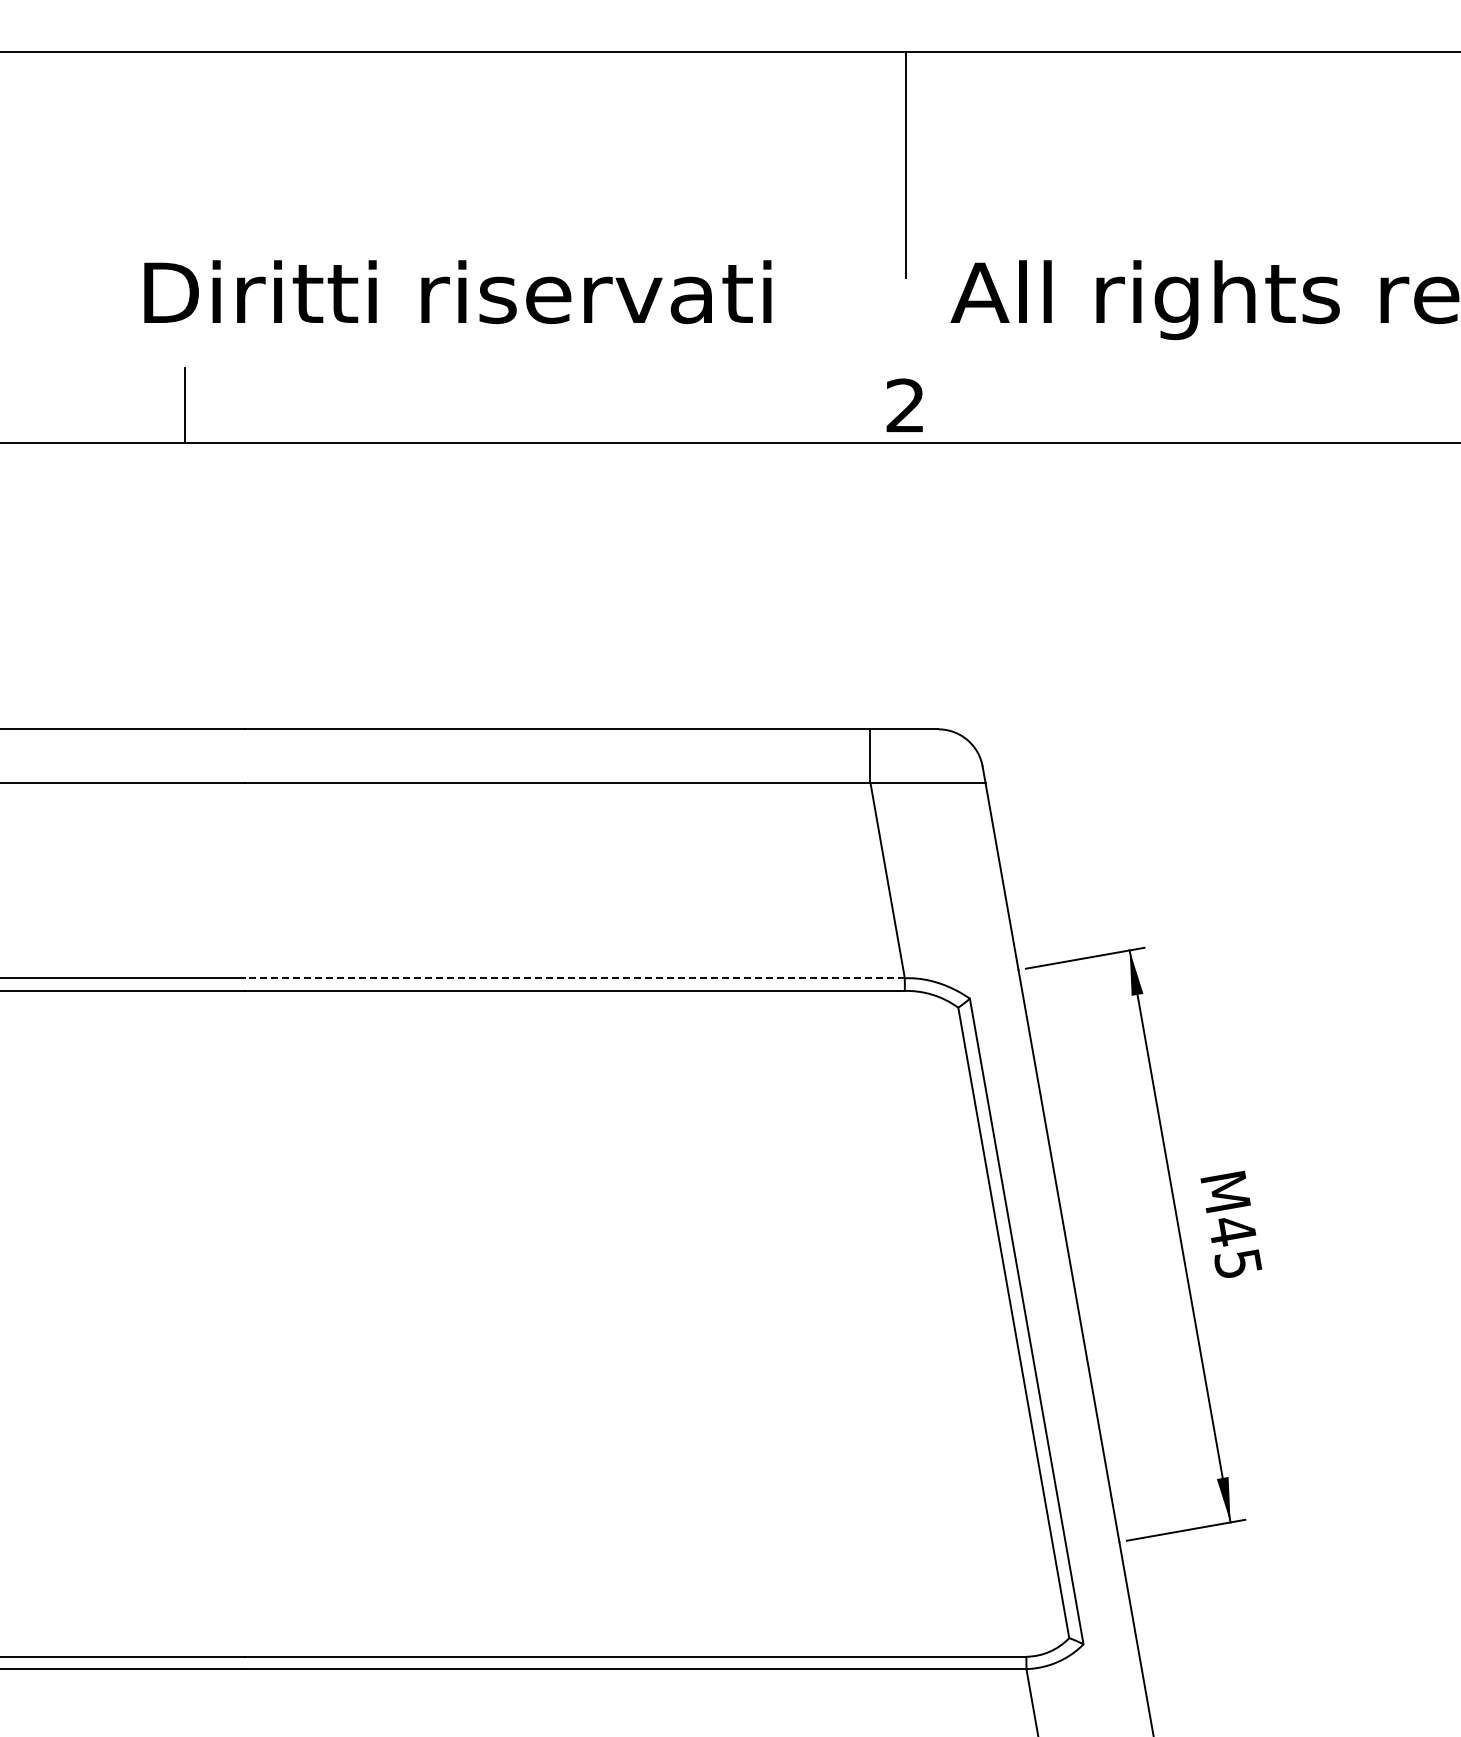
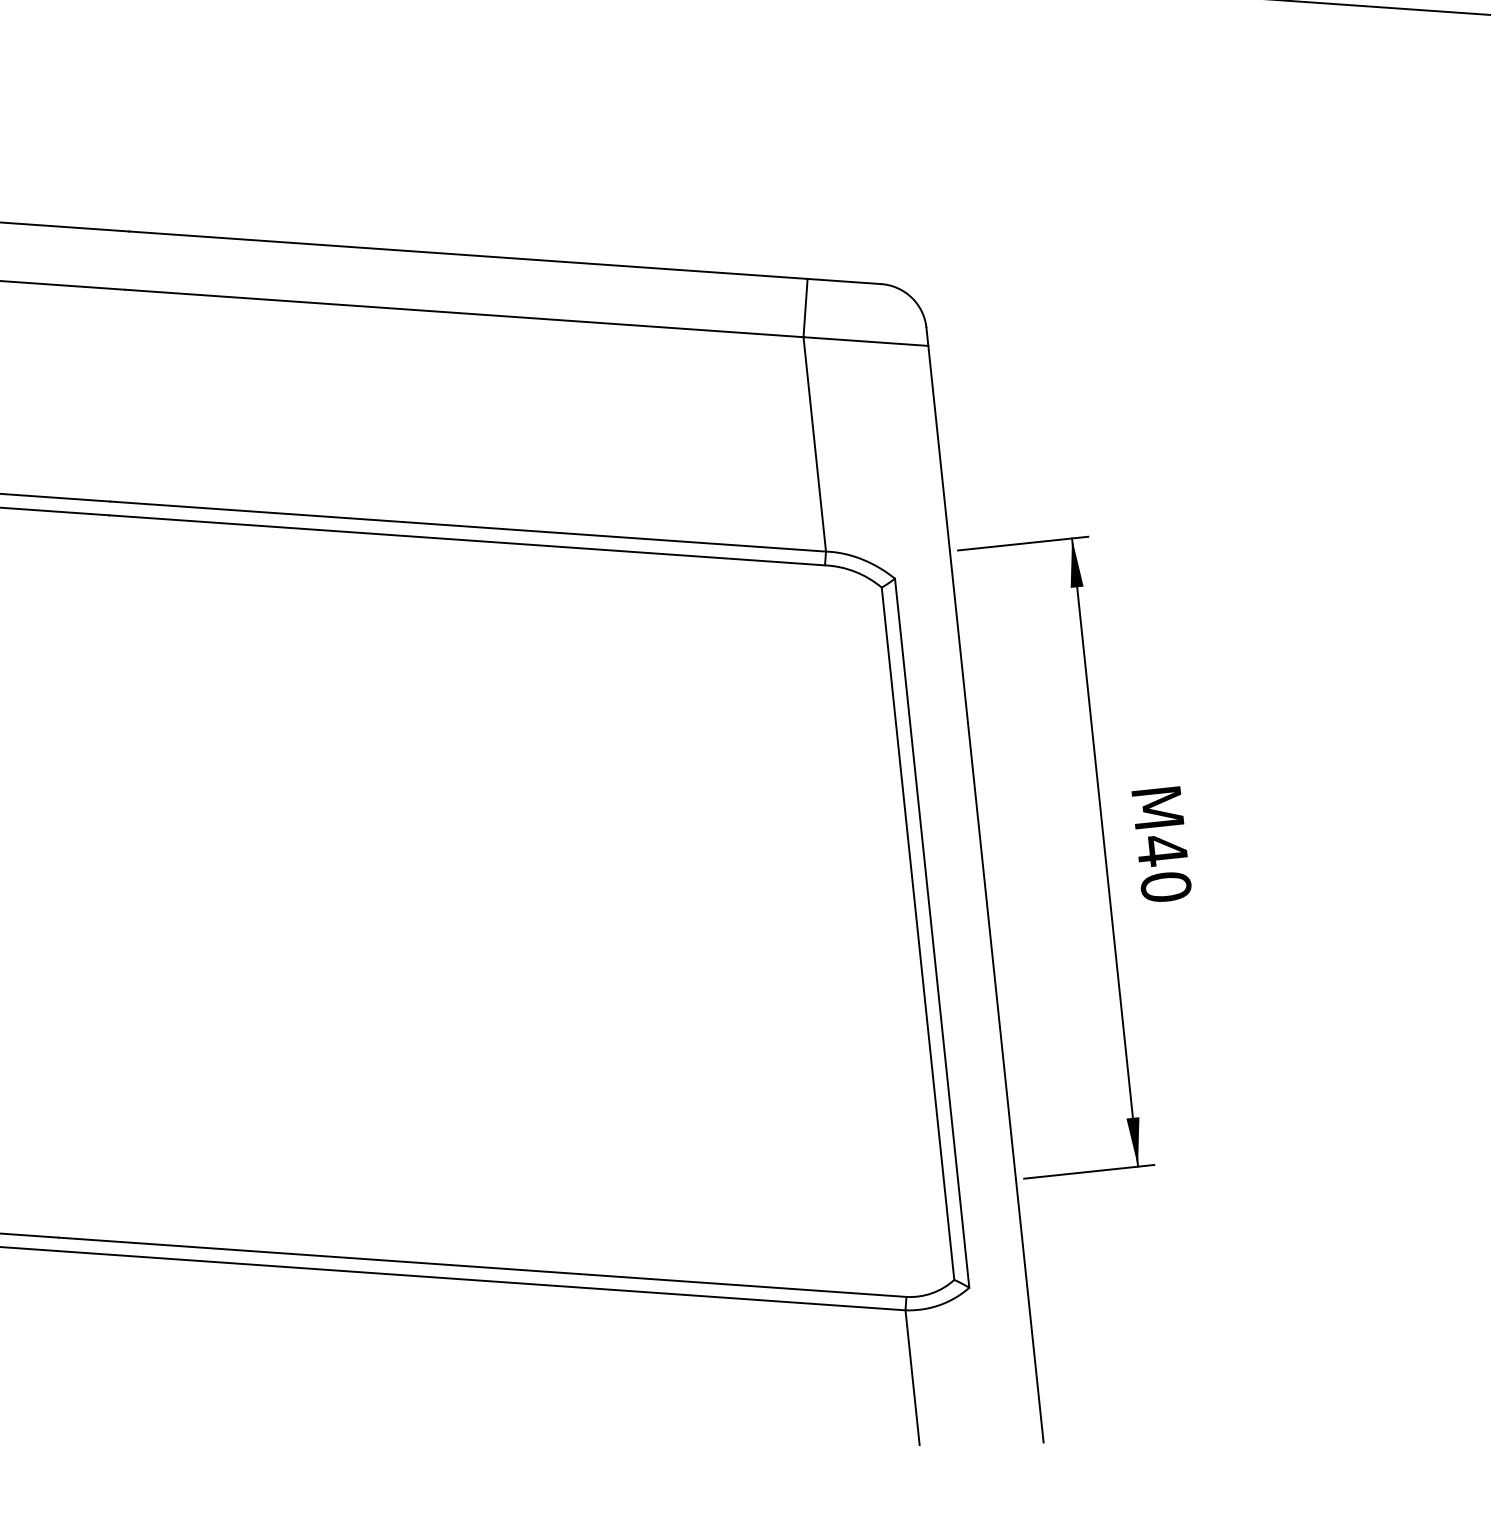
line: (574, 978) -> (467, 526), dashed -> solid
text: (1238, 1263) -> (1166, 886), M45 -> M40

